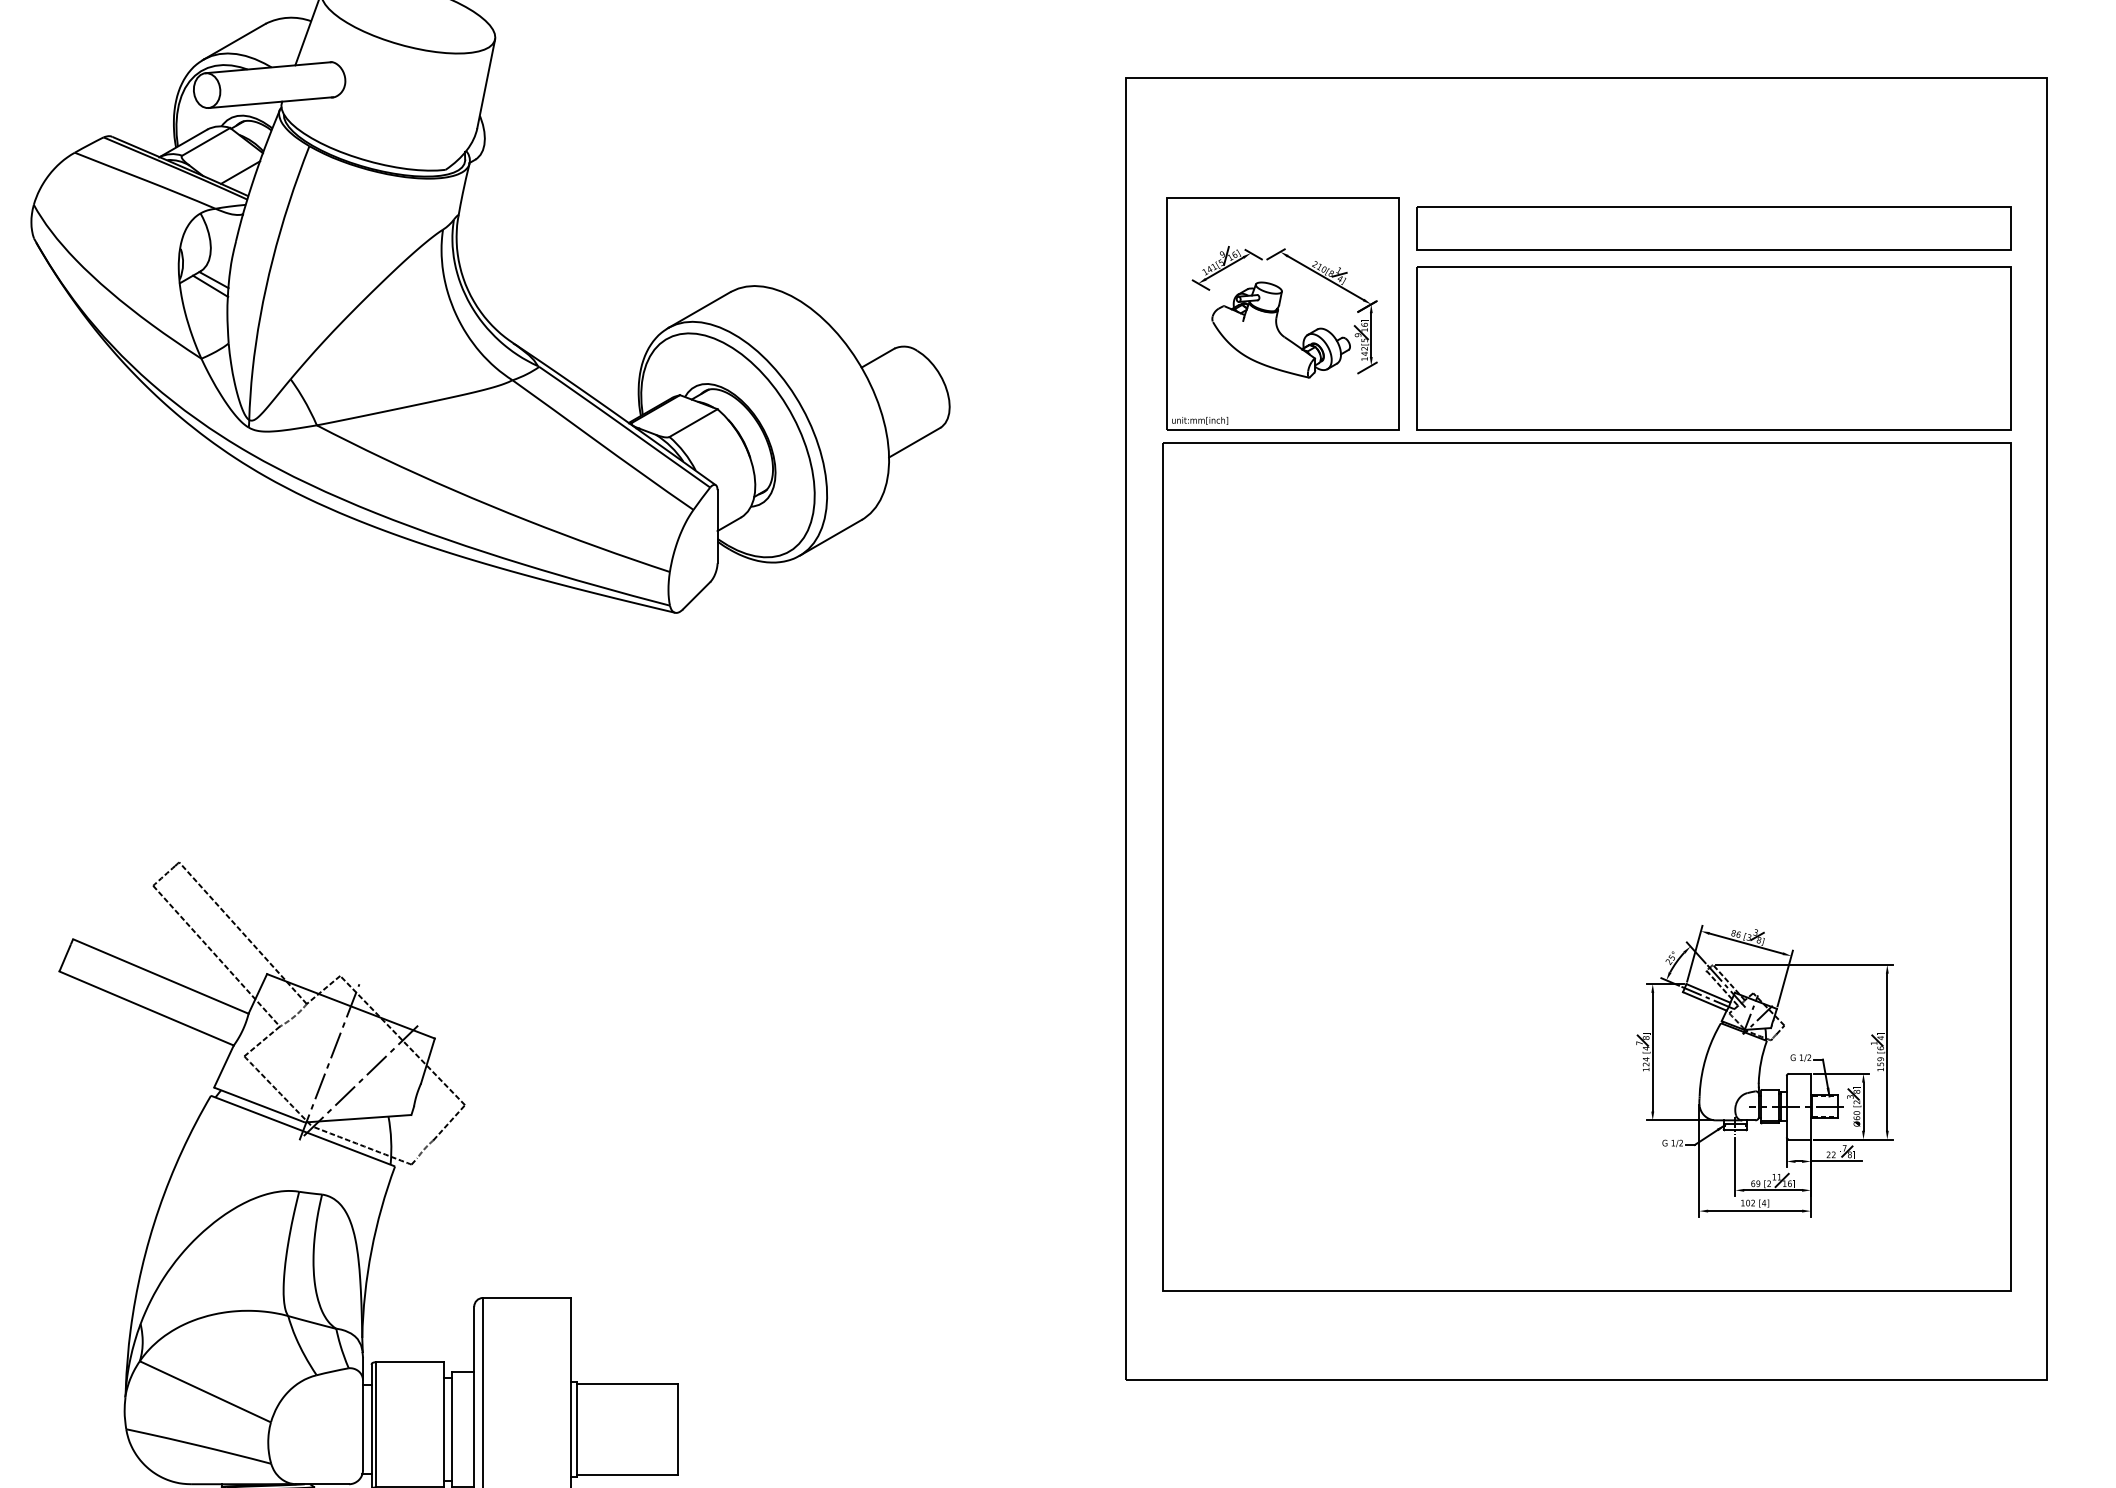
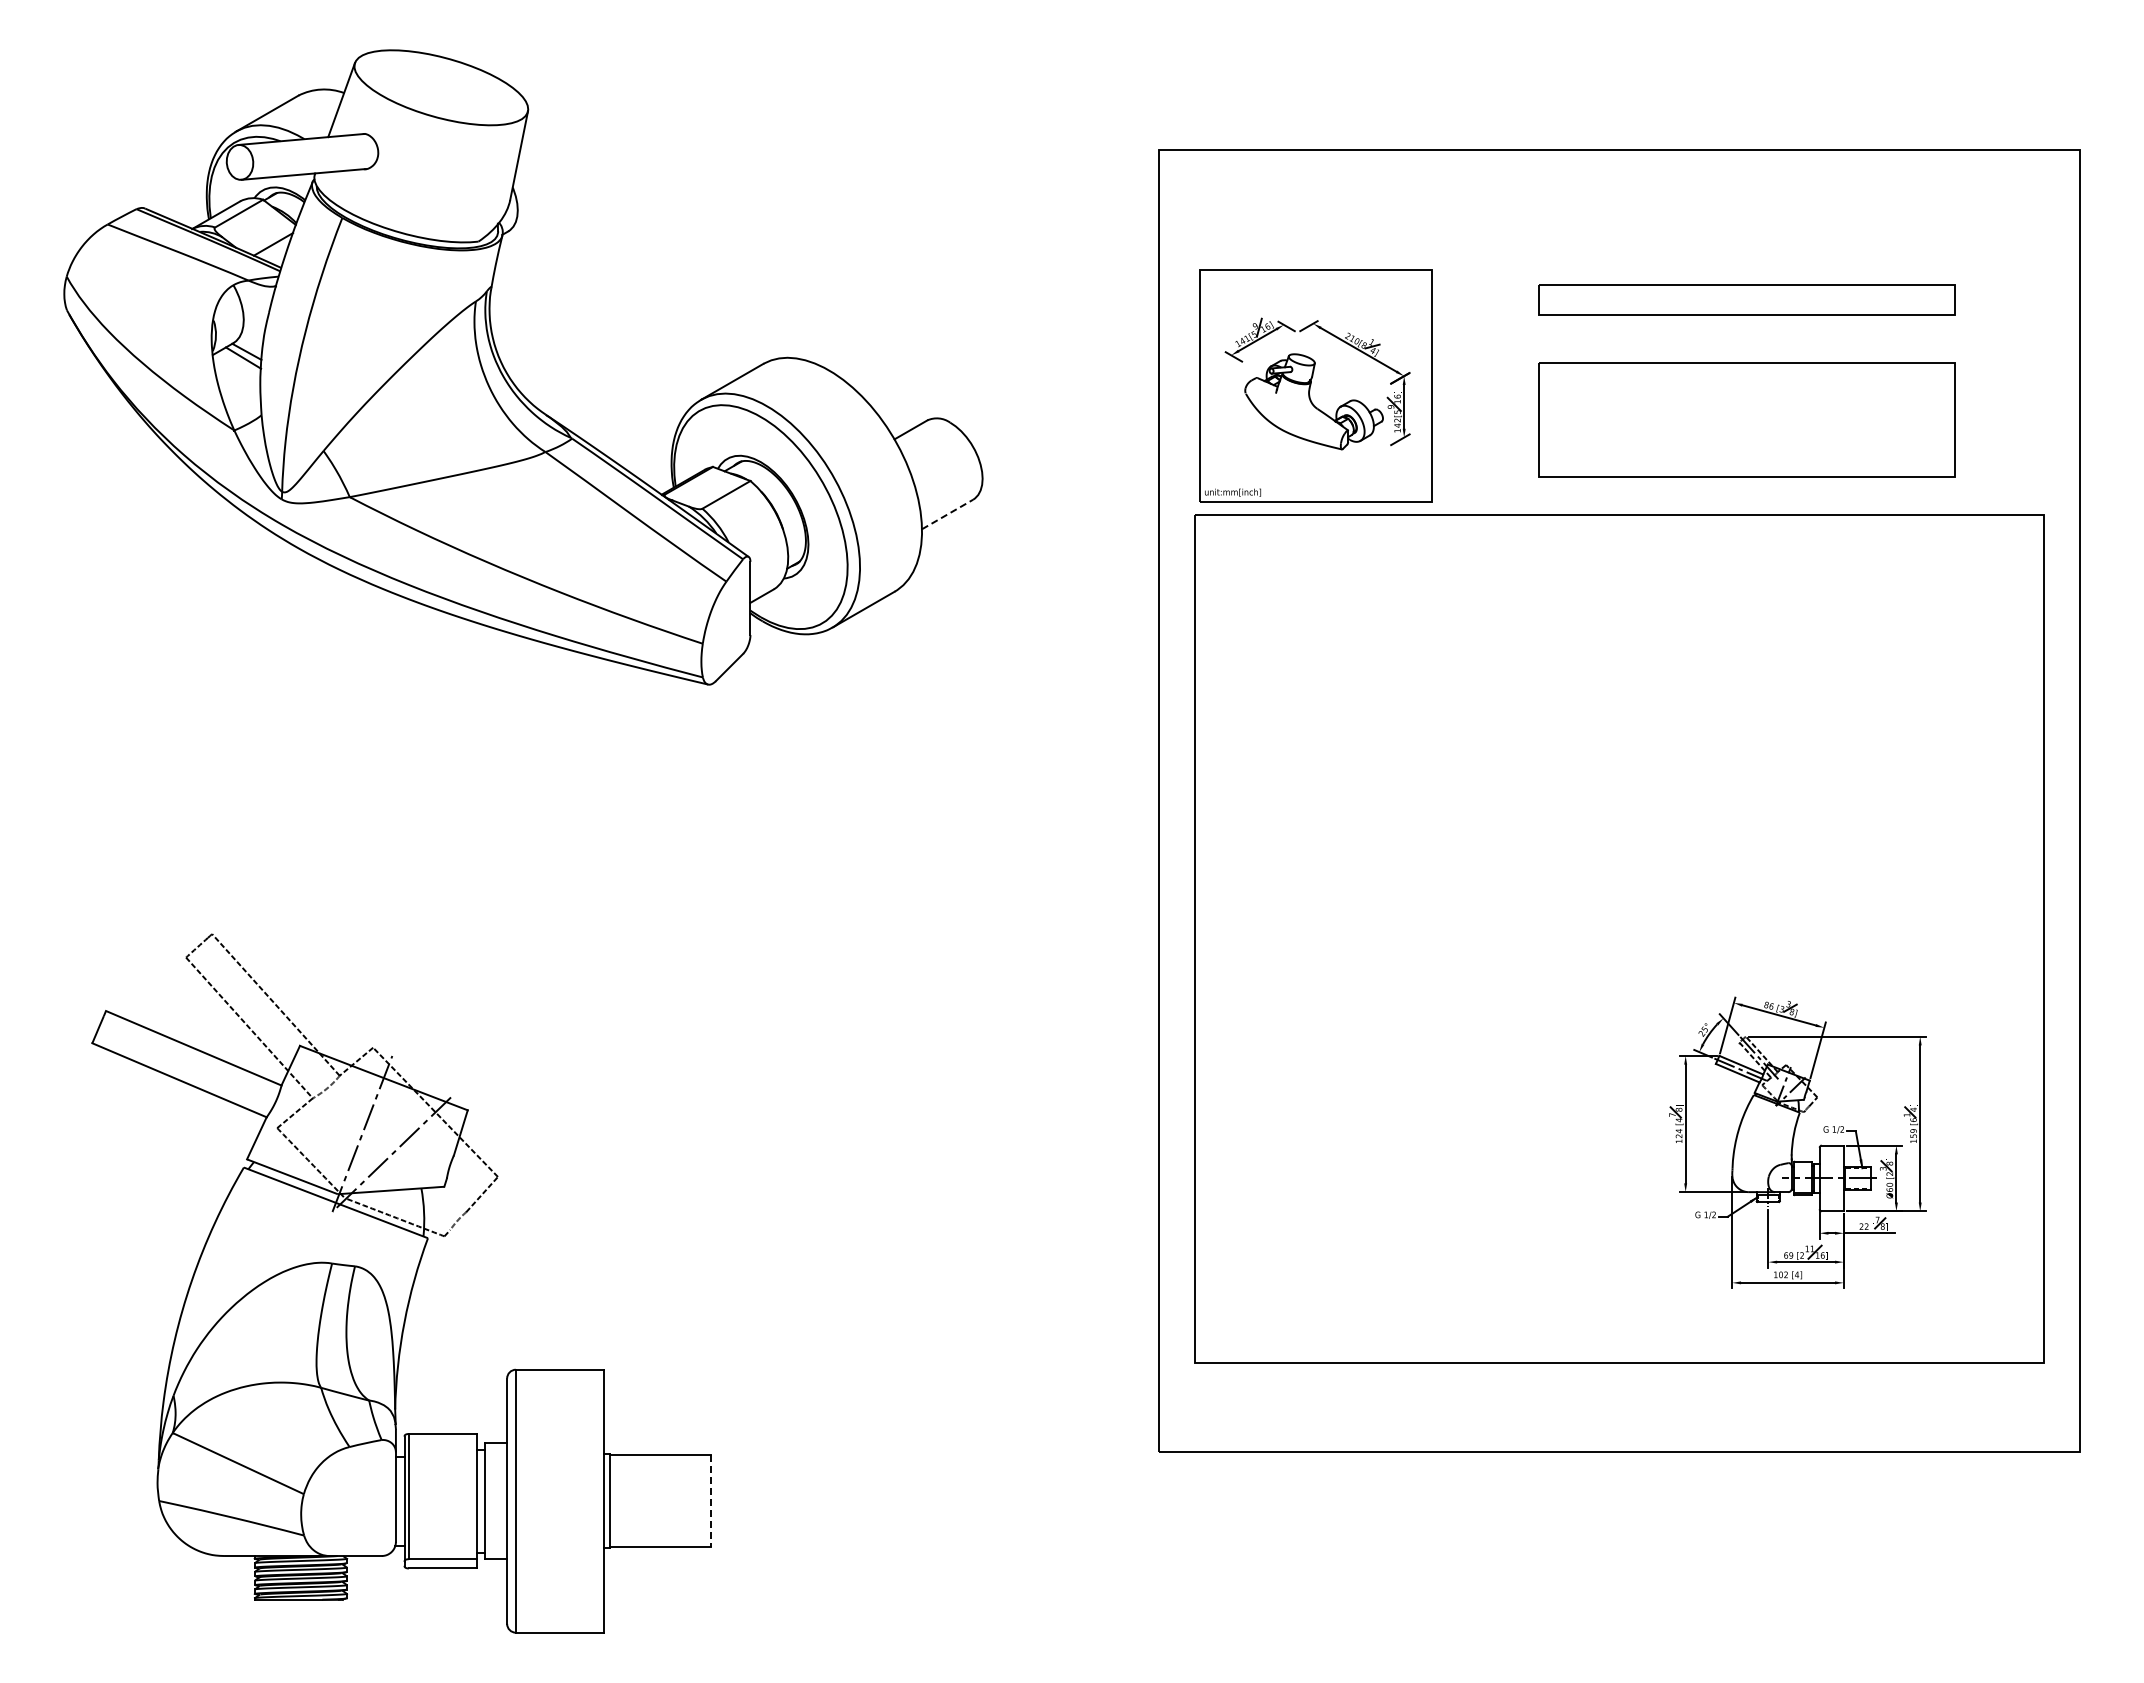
part: (1713, 227) -> (1746, 299), size x0.7
part: (1713, 348) -> (1746, 420), size x0.7
line: (915, 442) -> (948, 514), solid -> dashed
line: (677, 1429) -> (710, 1501), solid -> dashed

